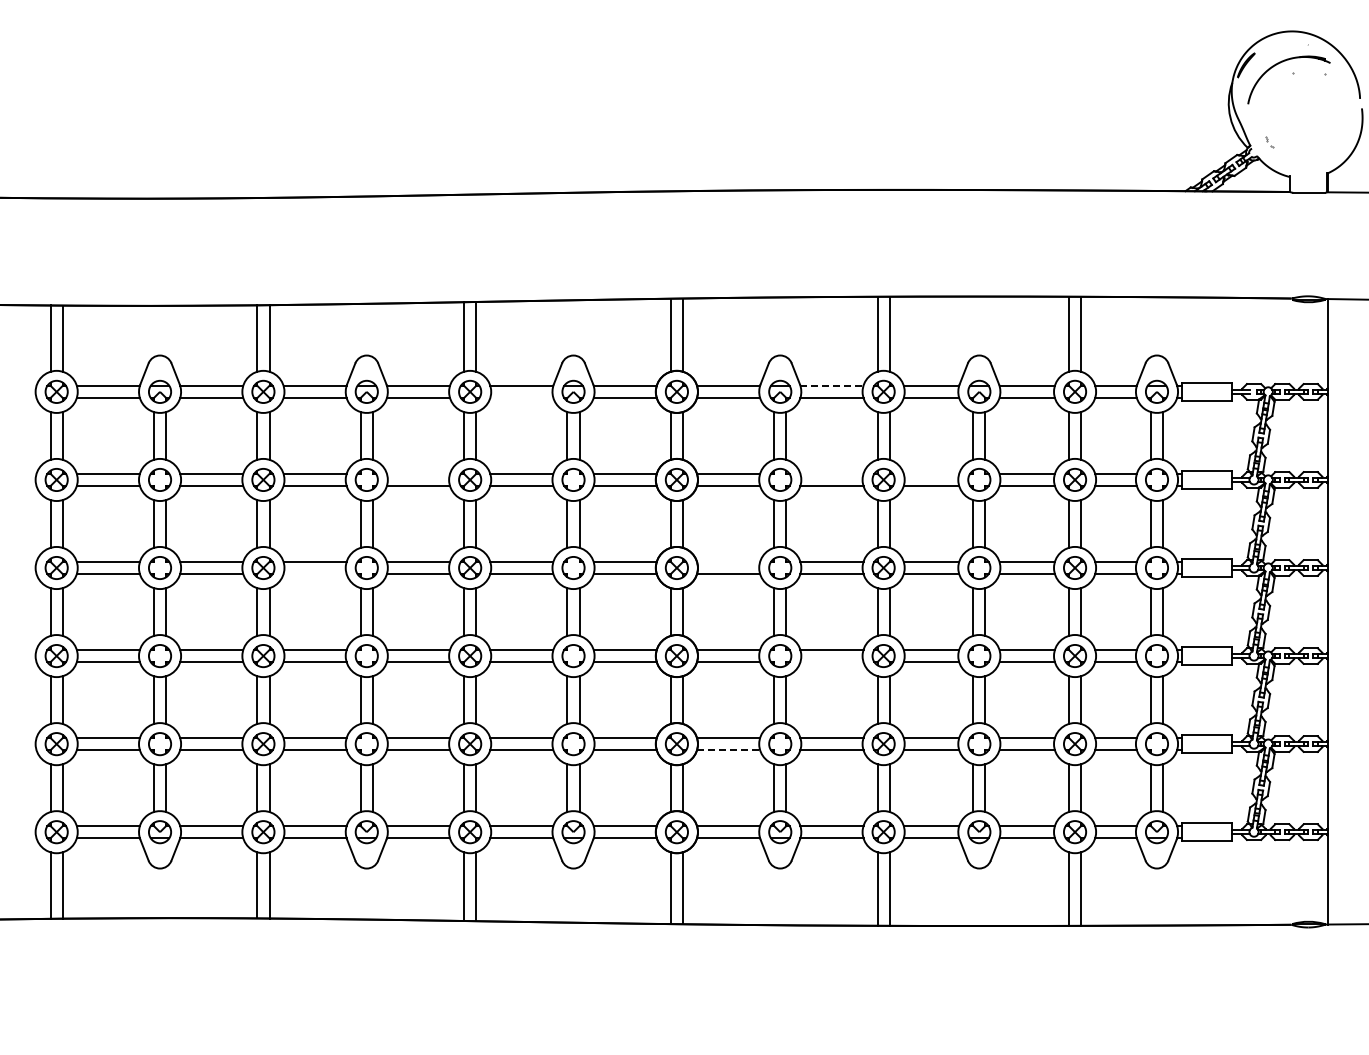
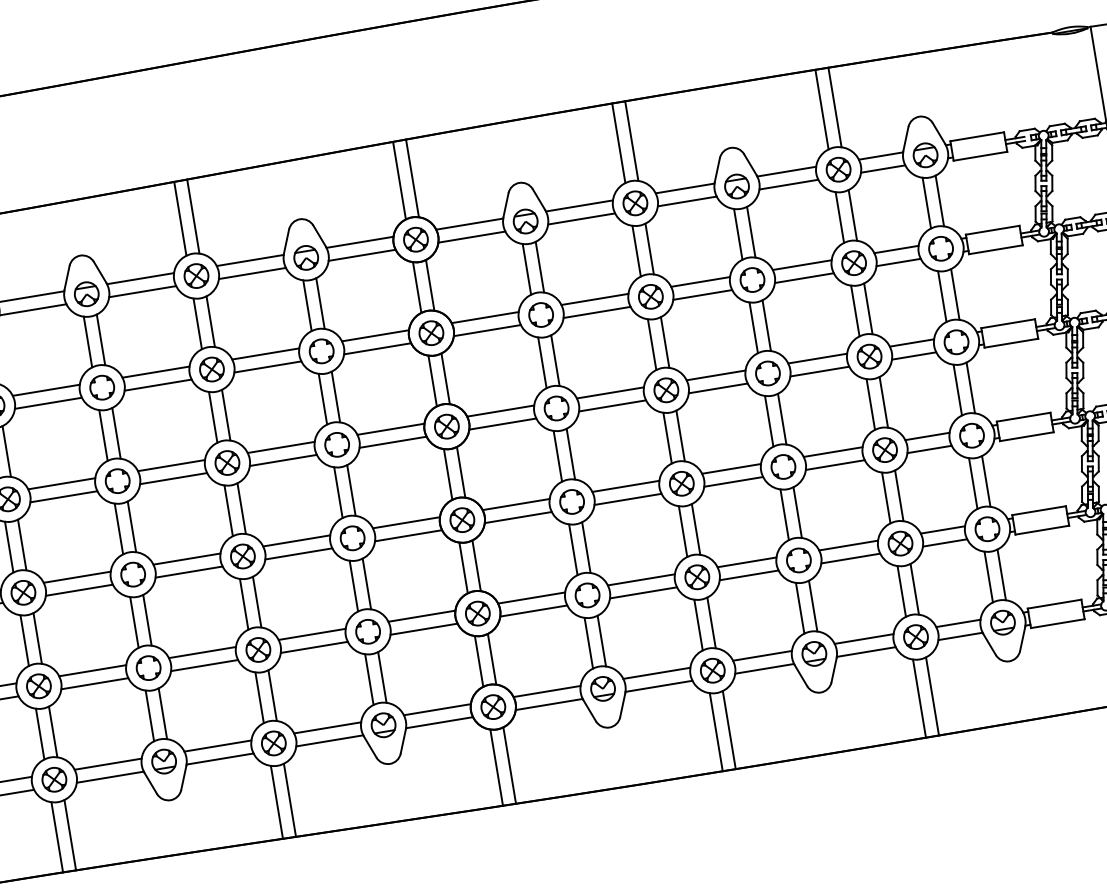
line: (831, 385) -> (578, 205), dashed -> solid
line: (521, 398) -> (252, 274), added
line: (418, 473) -> (155, 371), added
line: (831, 473) -> (594, 299), added
line: (931, 473) -> (700, 281), added
line: (728, 561) -> (500, 410), added
line: (314, 574) -> (63, 497), added
line: (831, 662) -> (627, 499), added
line: (728, 750) -> (533, 611), dashed -> solid

